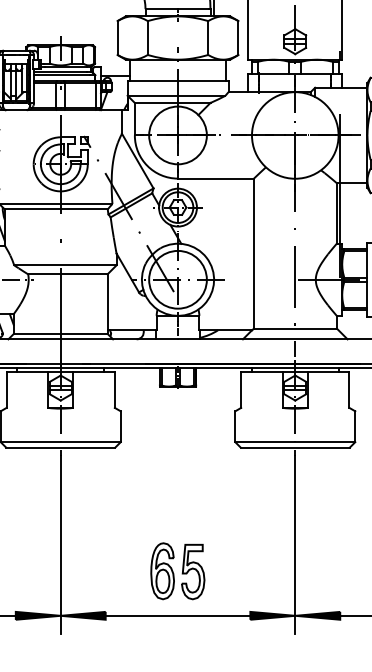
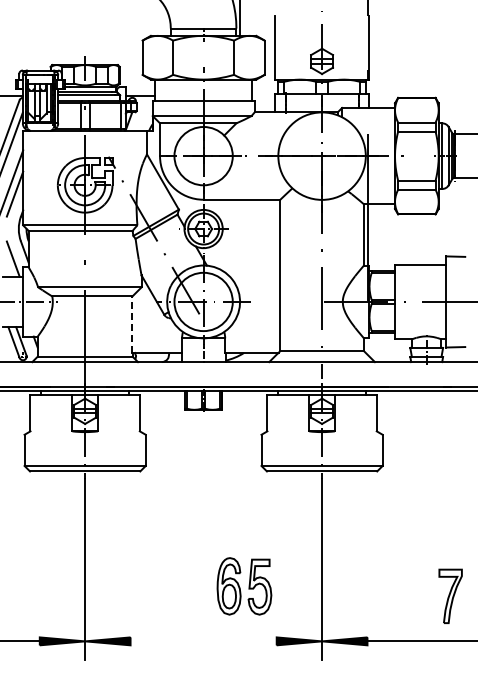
line: (107, 302) -> (132, 324), solid -> dashed
part: (177, 571) -> (244, 586), moved
line: (177, 615) -> (203, 641), removed

